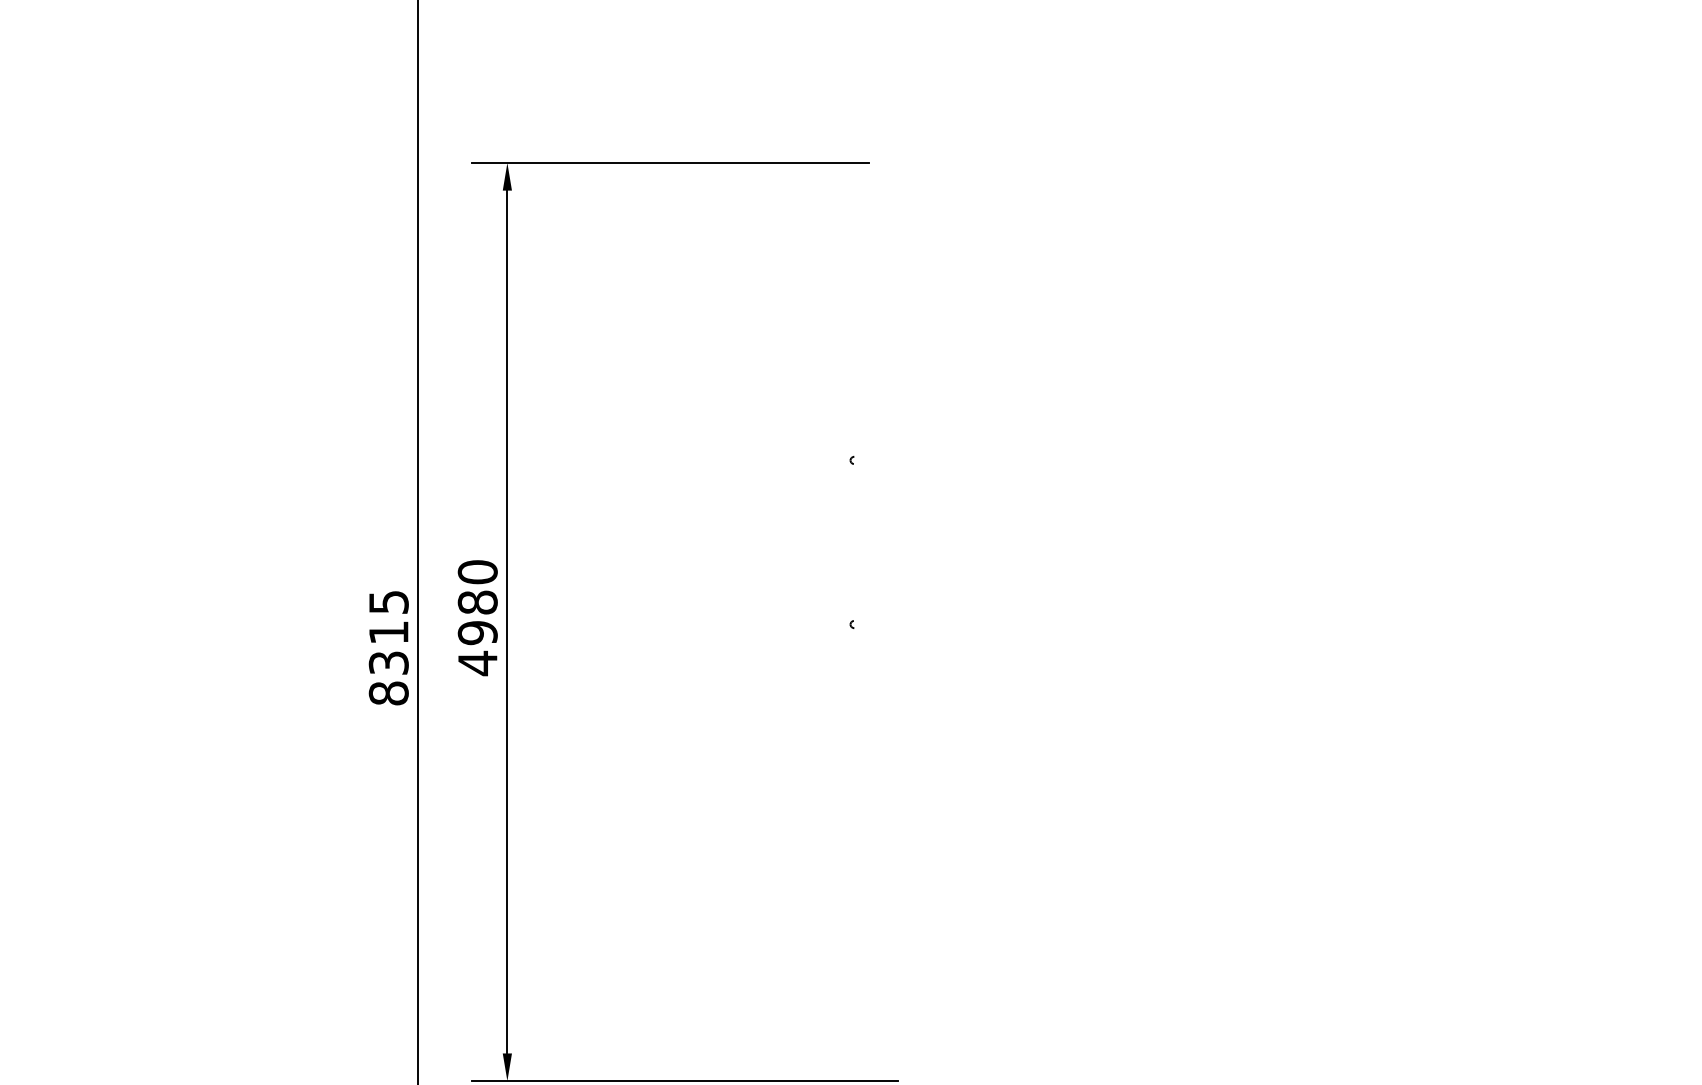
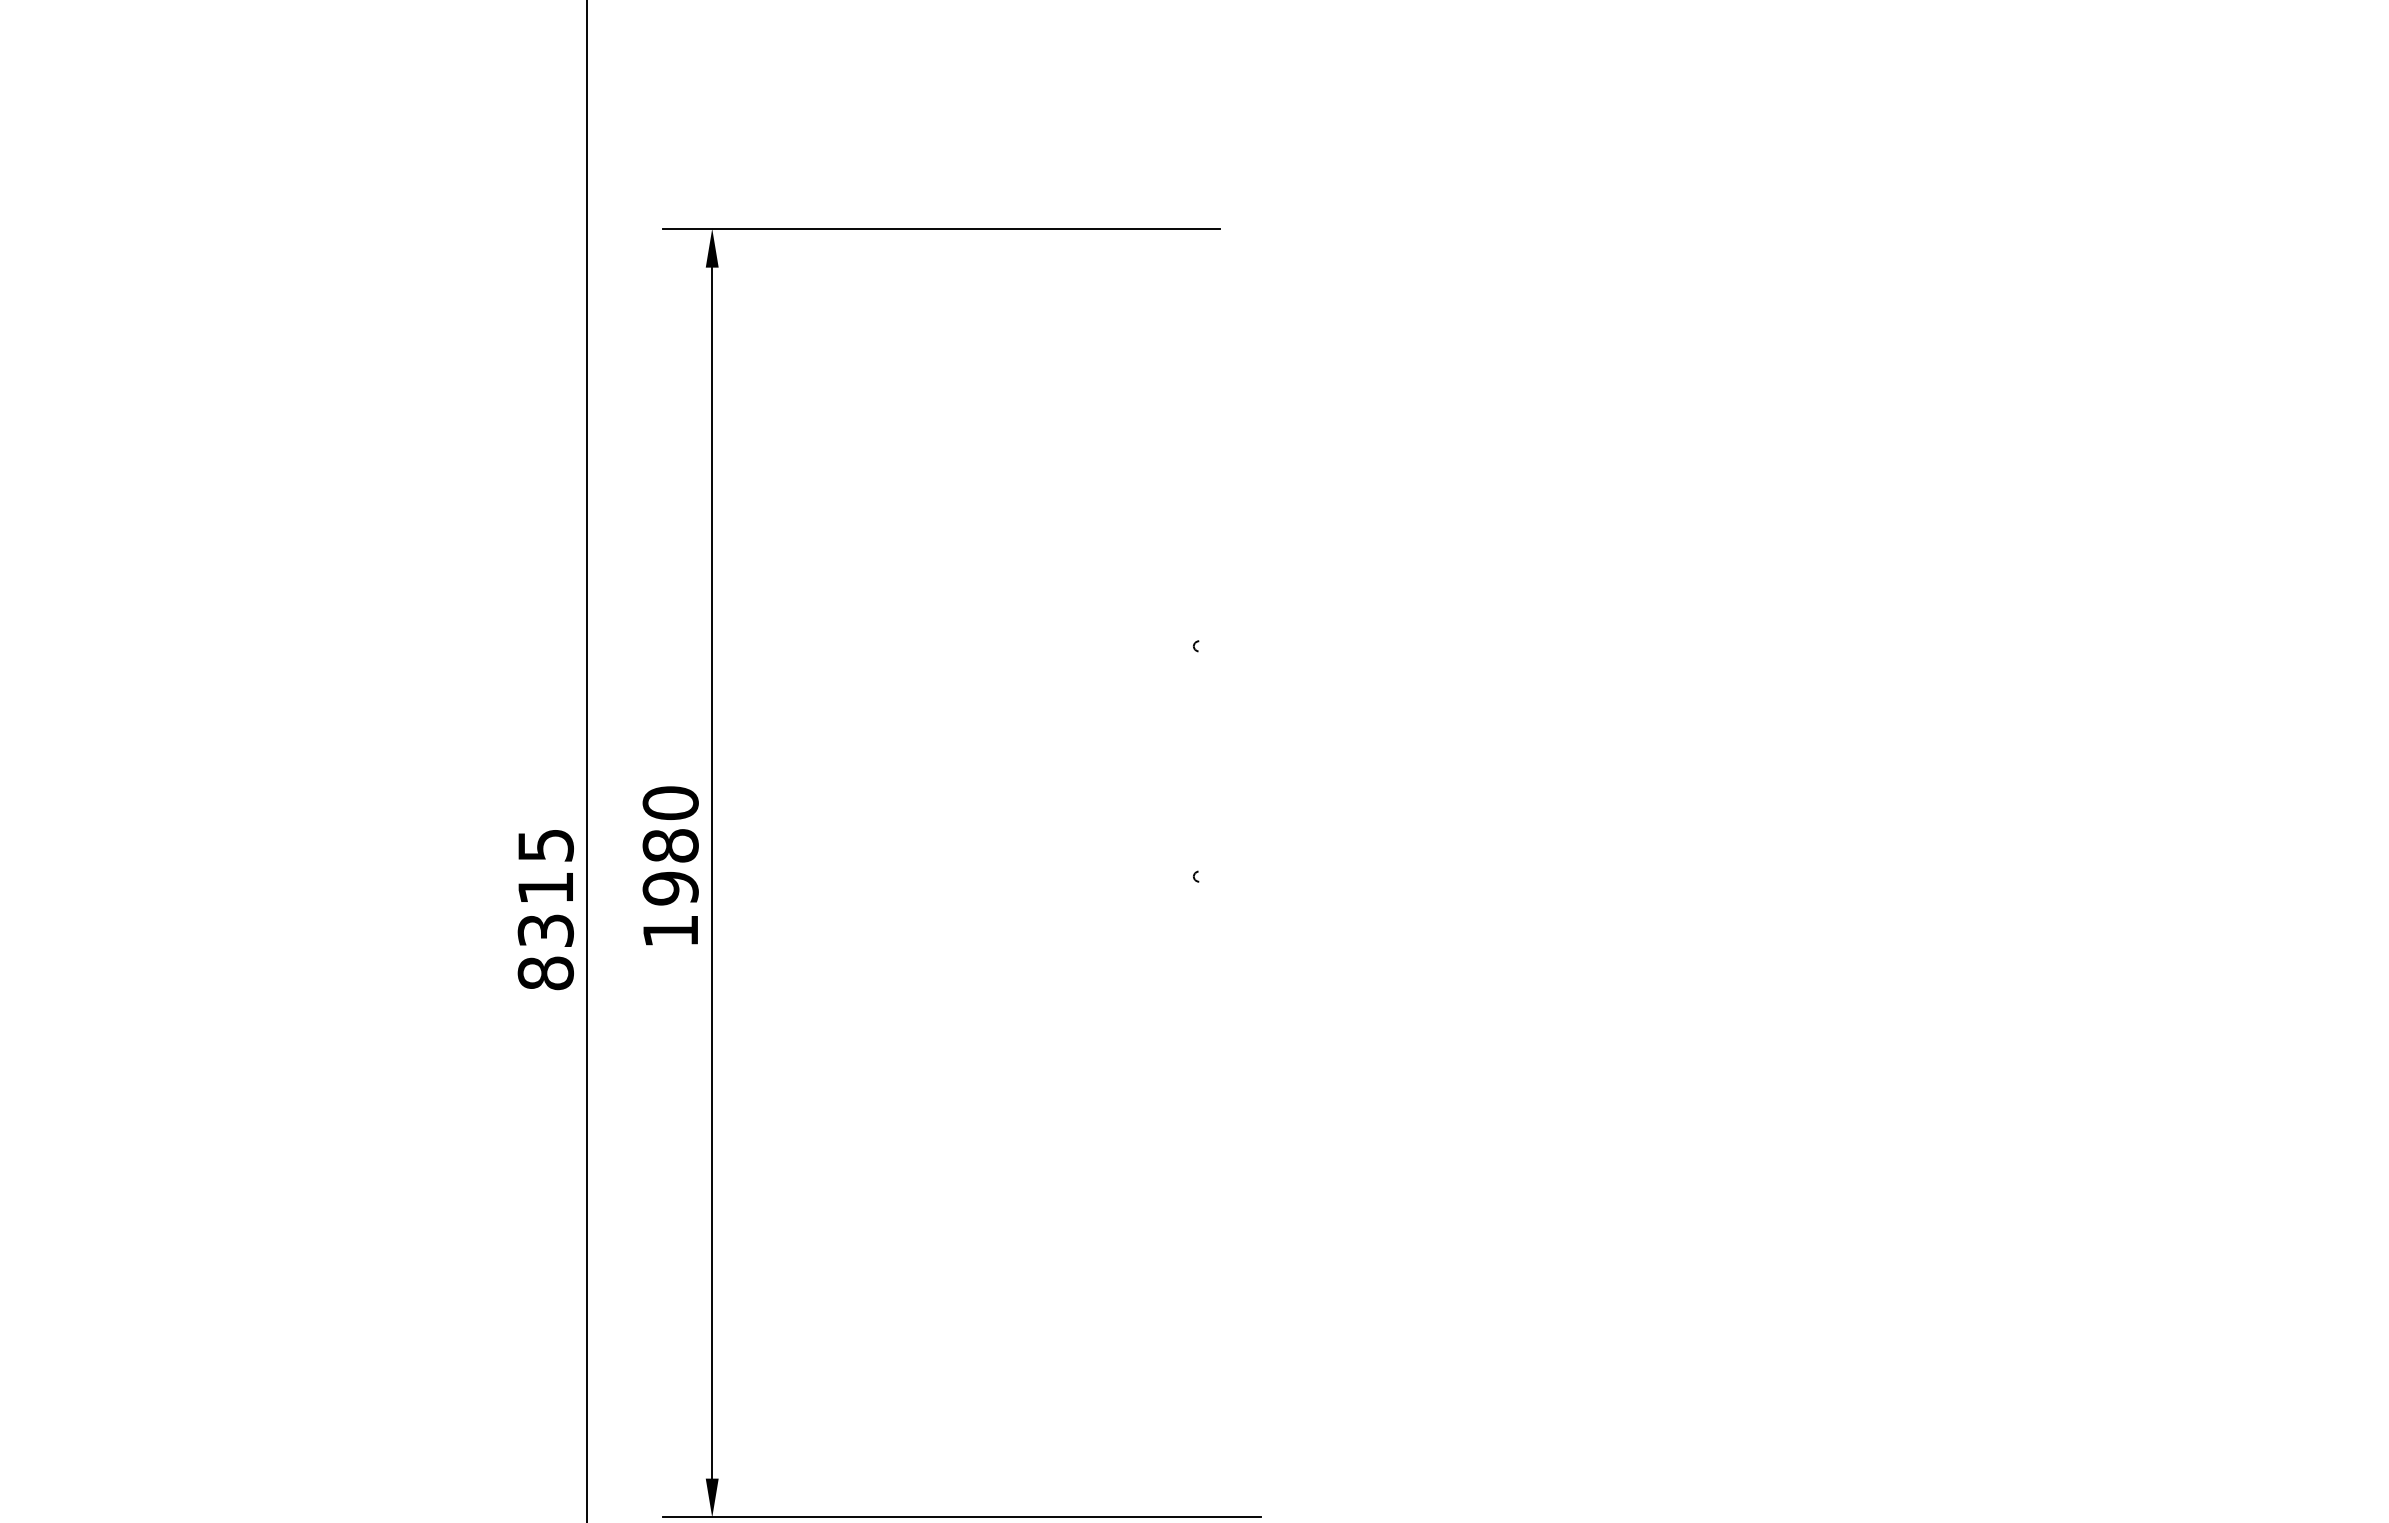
text: (477, 663) -> (670, 931), 4980 -> 1980

